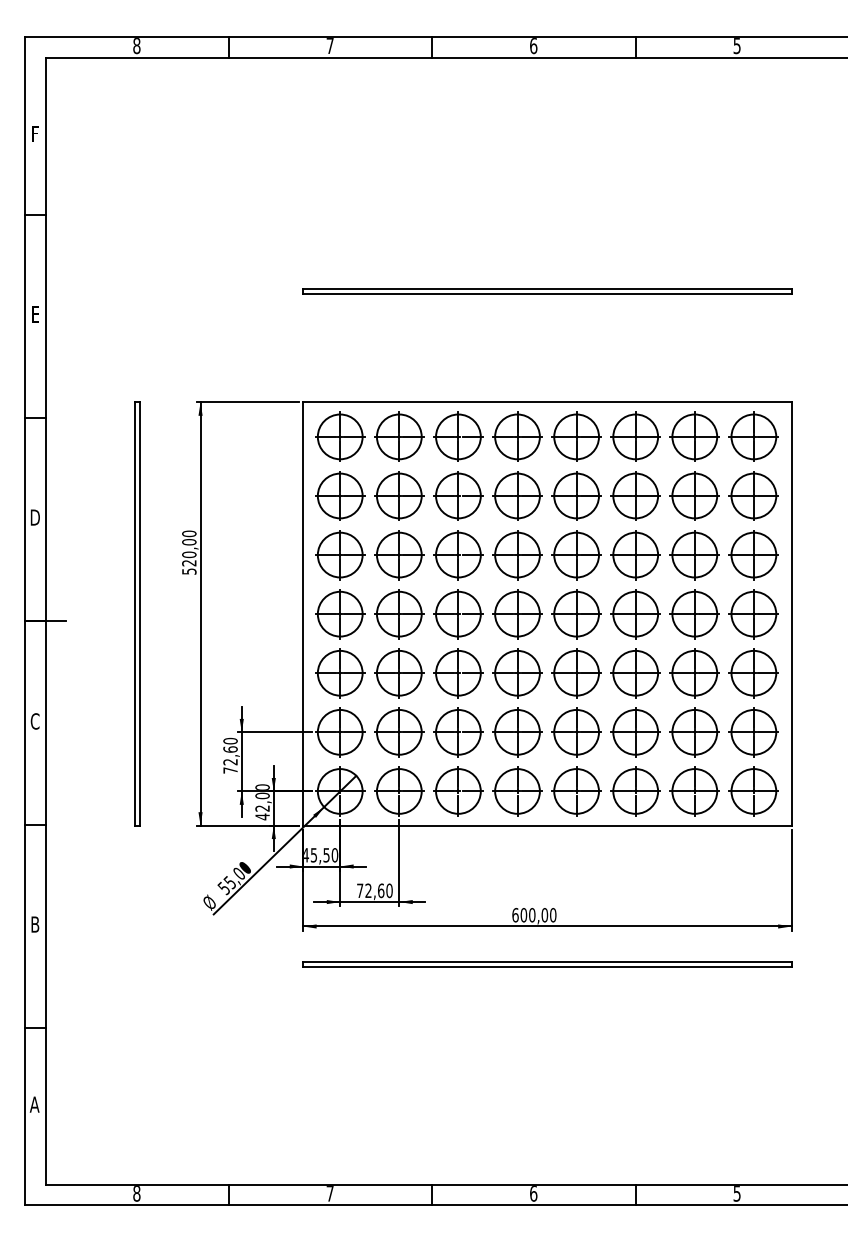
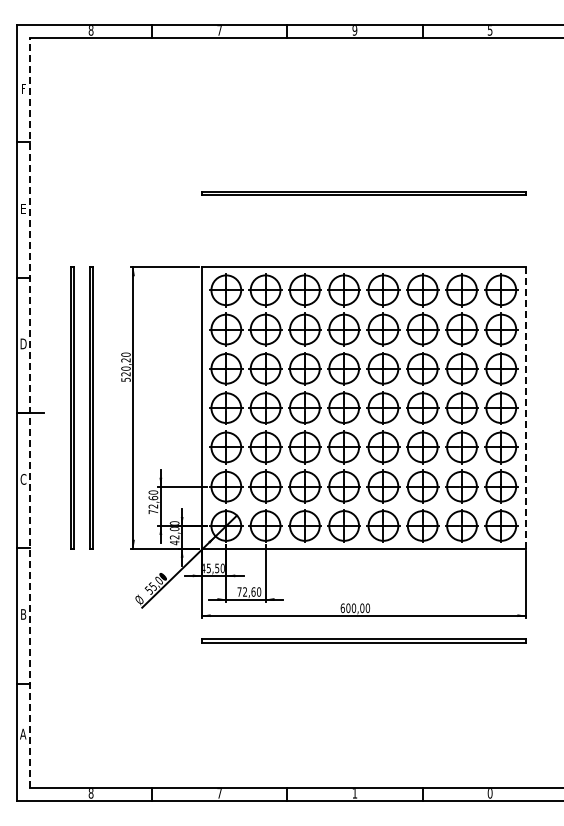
text: (533, 46) -> (354, 30), 6 -> 9
text: (188, 542) -> (125, 360), 520,00 -> 520,20
line: (107, 613) -> (71, 407), added
line: (791, 614) -> (526, 408), solid -> dashed
line: (45, 622) -> (30, 413), solid -> dashed
text: (533, 1193) -> (354, 793), 6 -> 1
text: (736, 1193) -> (489, 793), 5 -> 0

